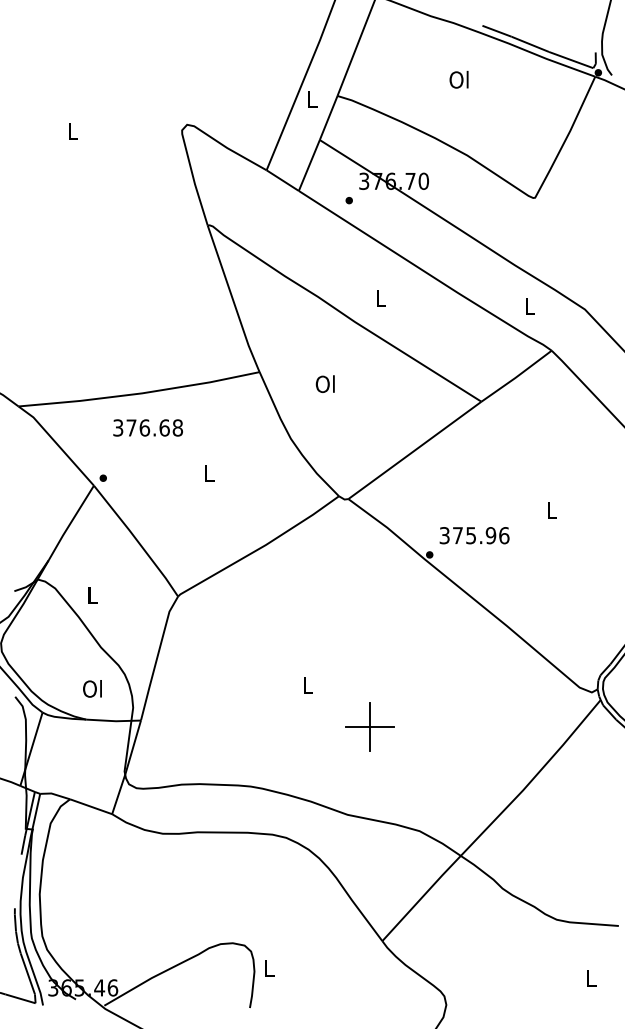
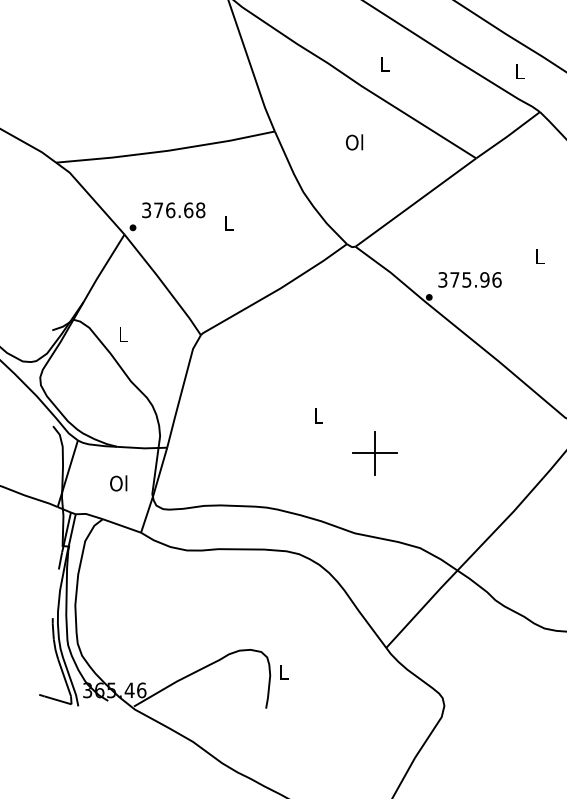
text: (324, 383) -> (353, 141), moved
text: (147, 427) -> (173, 209), moved
text: (92, 688) -> (118, 483), moved

